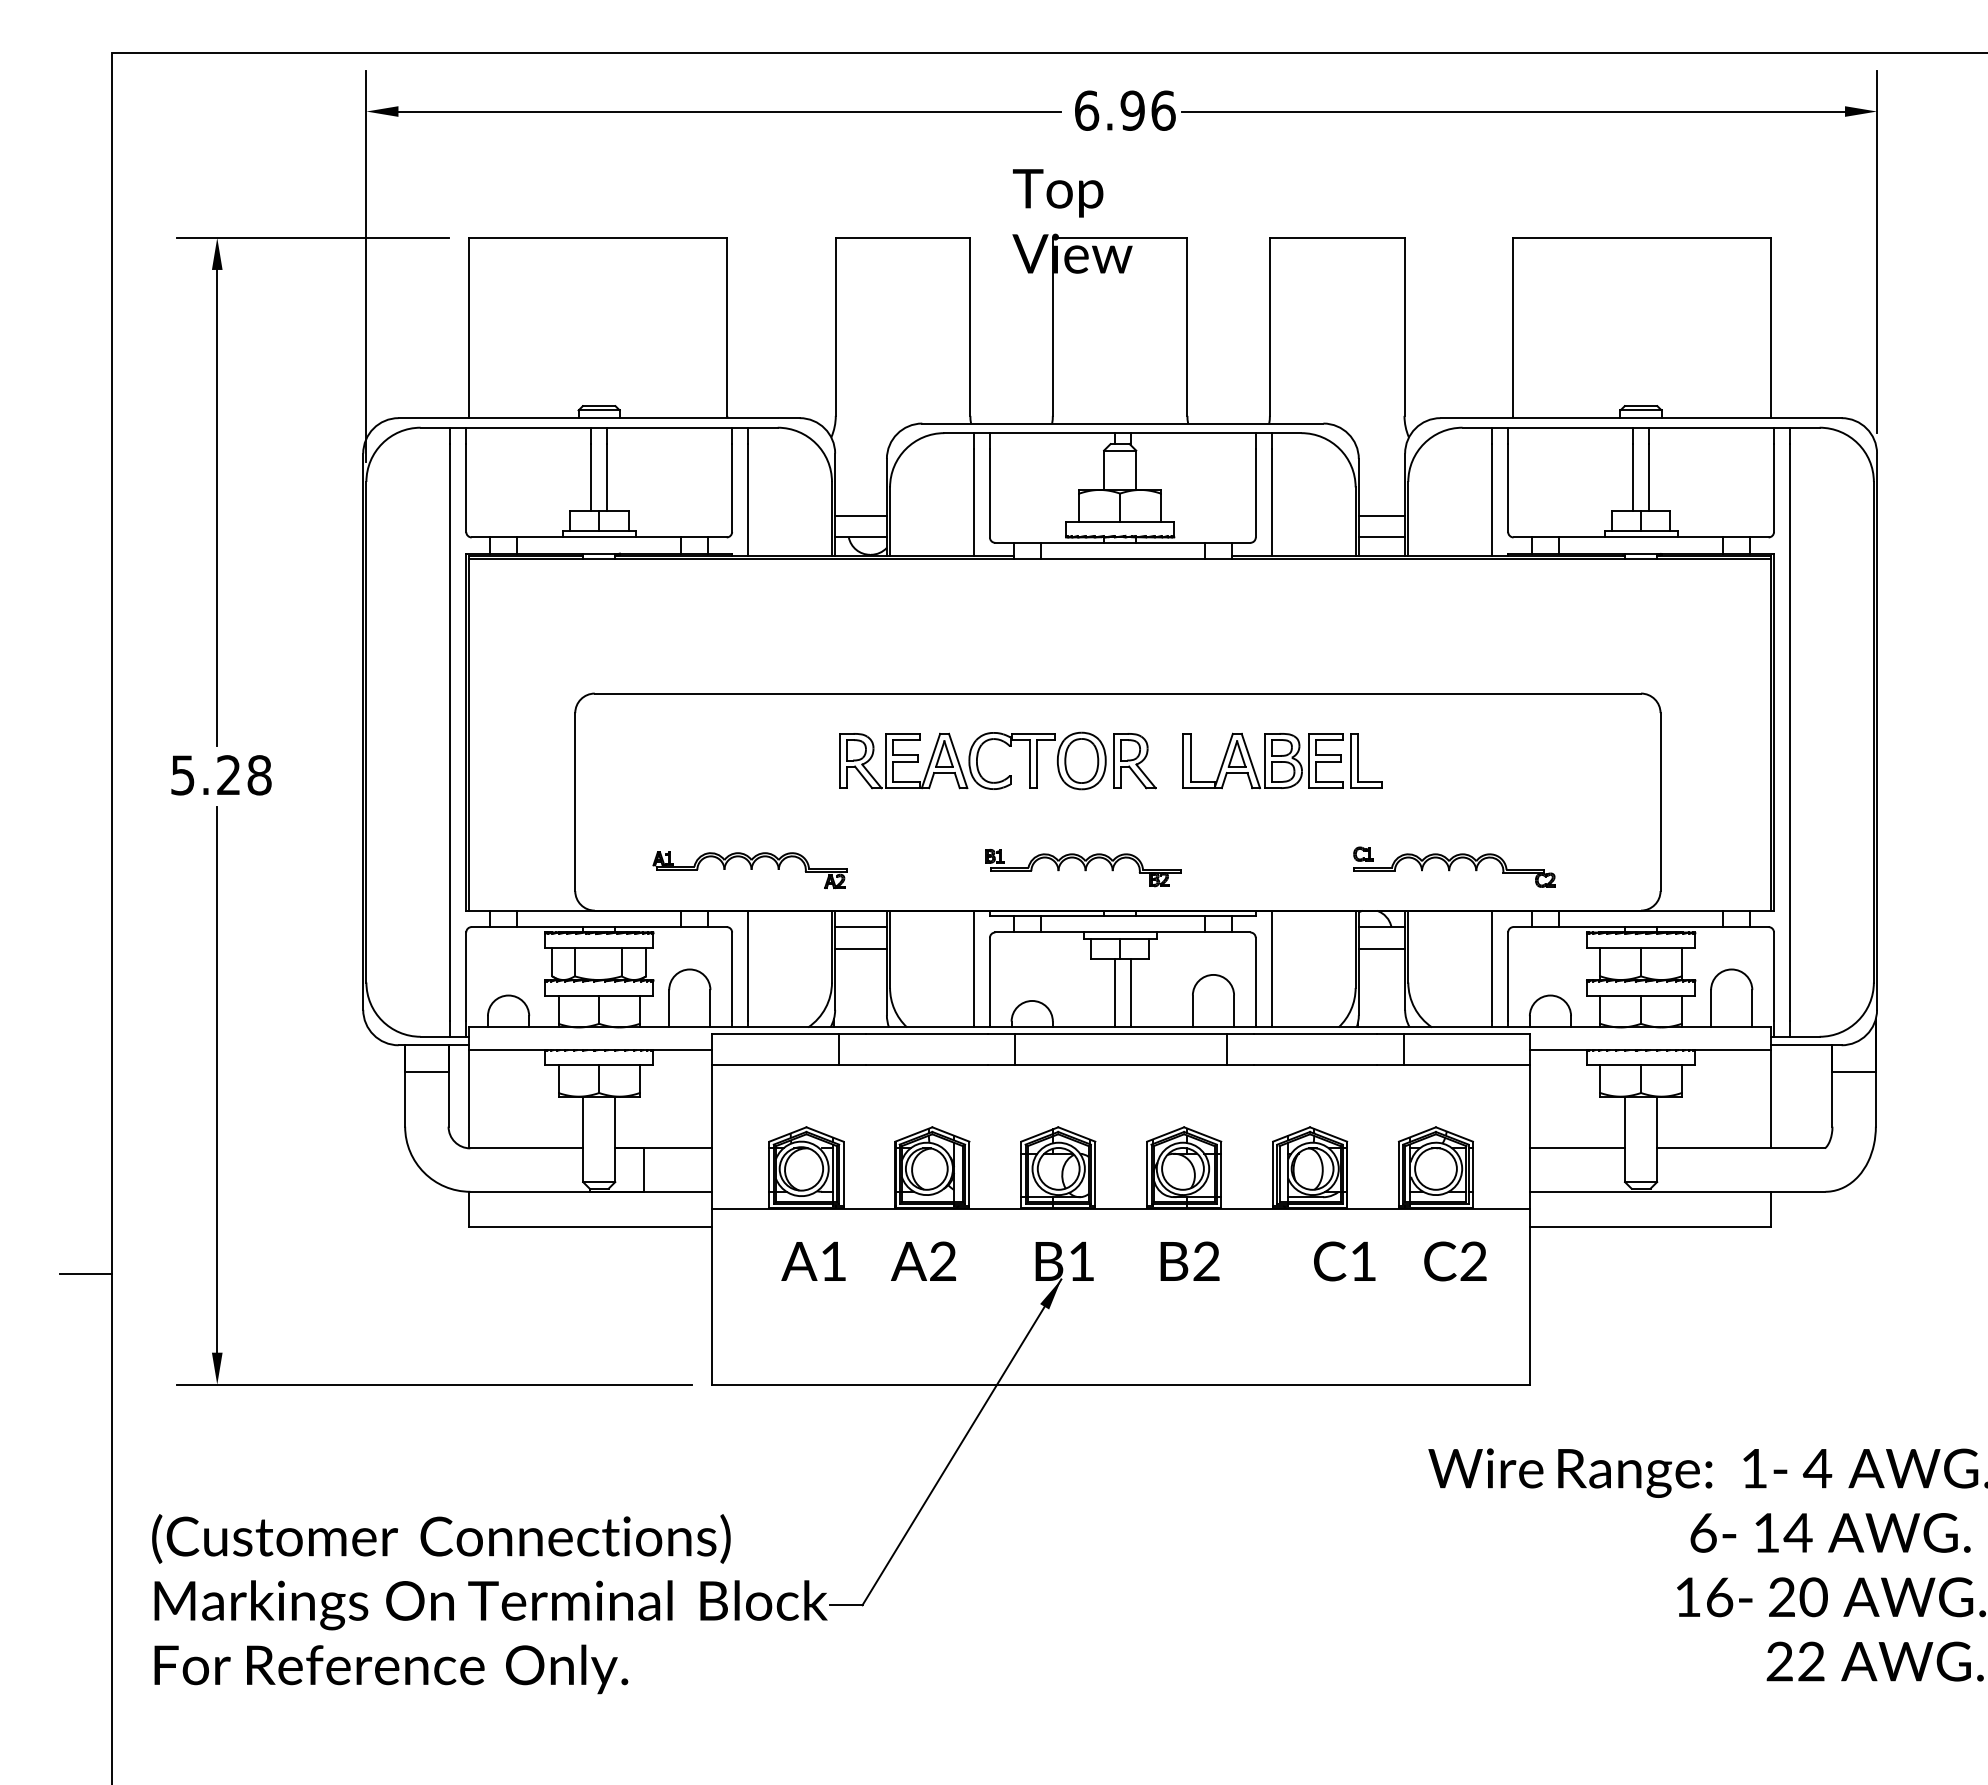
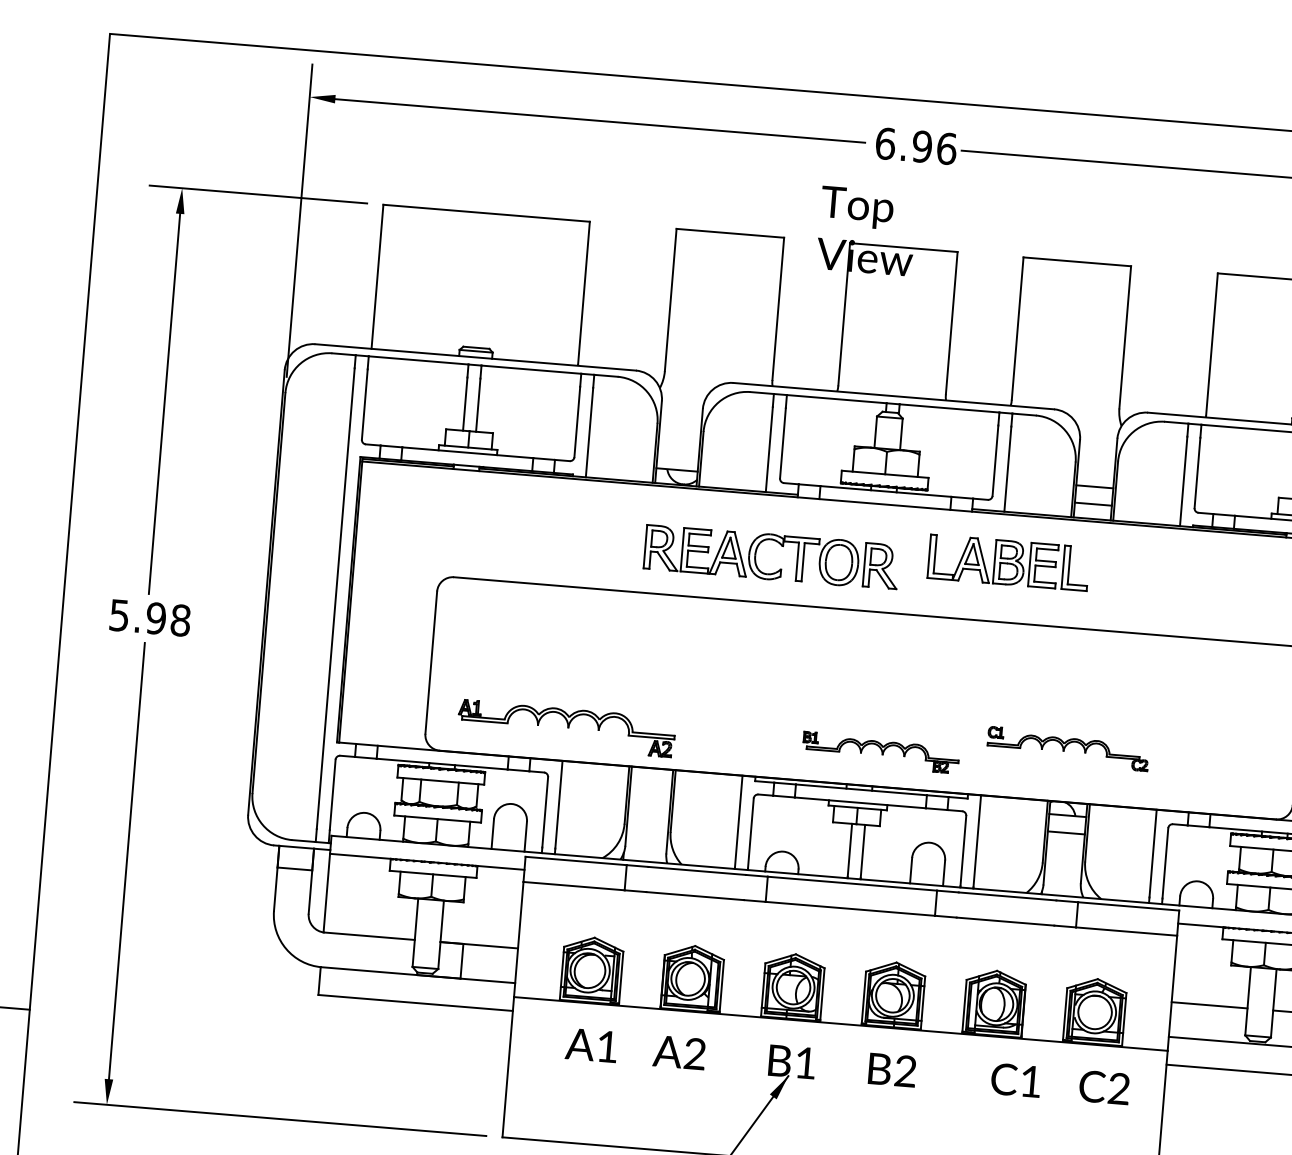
line: (860, 515) -> (678, 452), removed
part: (1008, 746) -> (781, 546), moved
part: (1282, 760) -> (1008, 562), moved
text: (228, 775) -> (155, 618), 5.28 -> 5.98
part: (1454, 866) -> (1068, 748), moved
part: (1083, 868) -> (881, 753), moved
part: (749, 870) -> (566, 728), size x1.4
line: (860, 927) -> (651, 781), removed
line: (860, 948) -> (649, 798), removed

